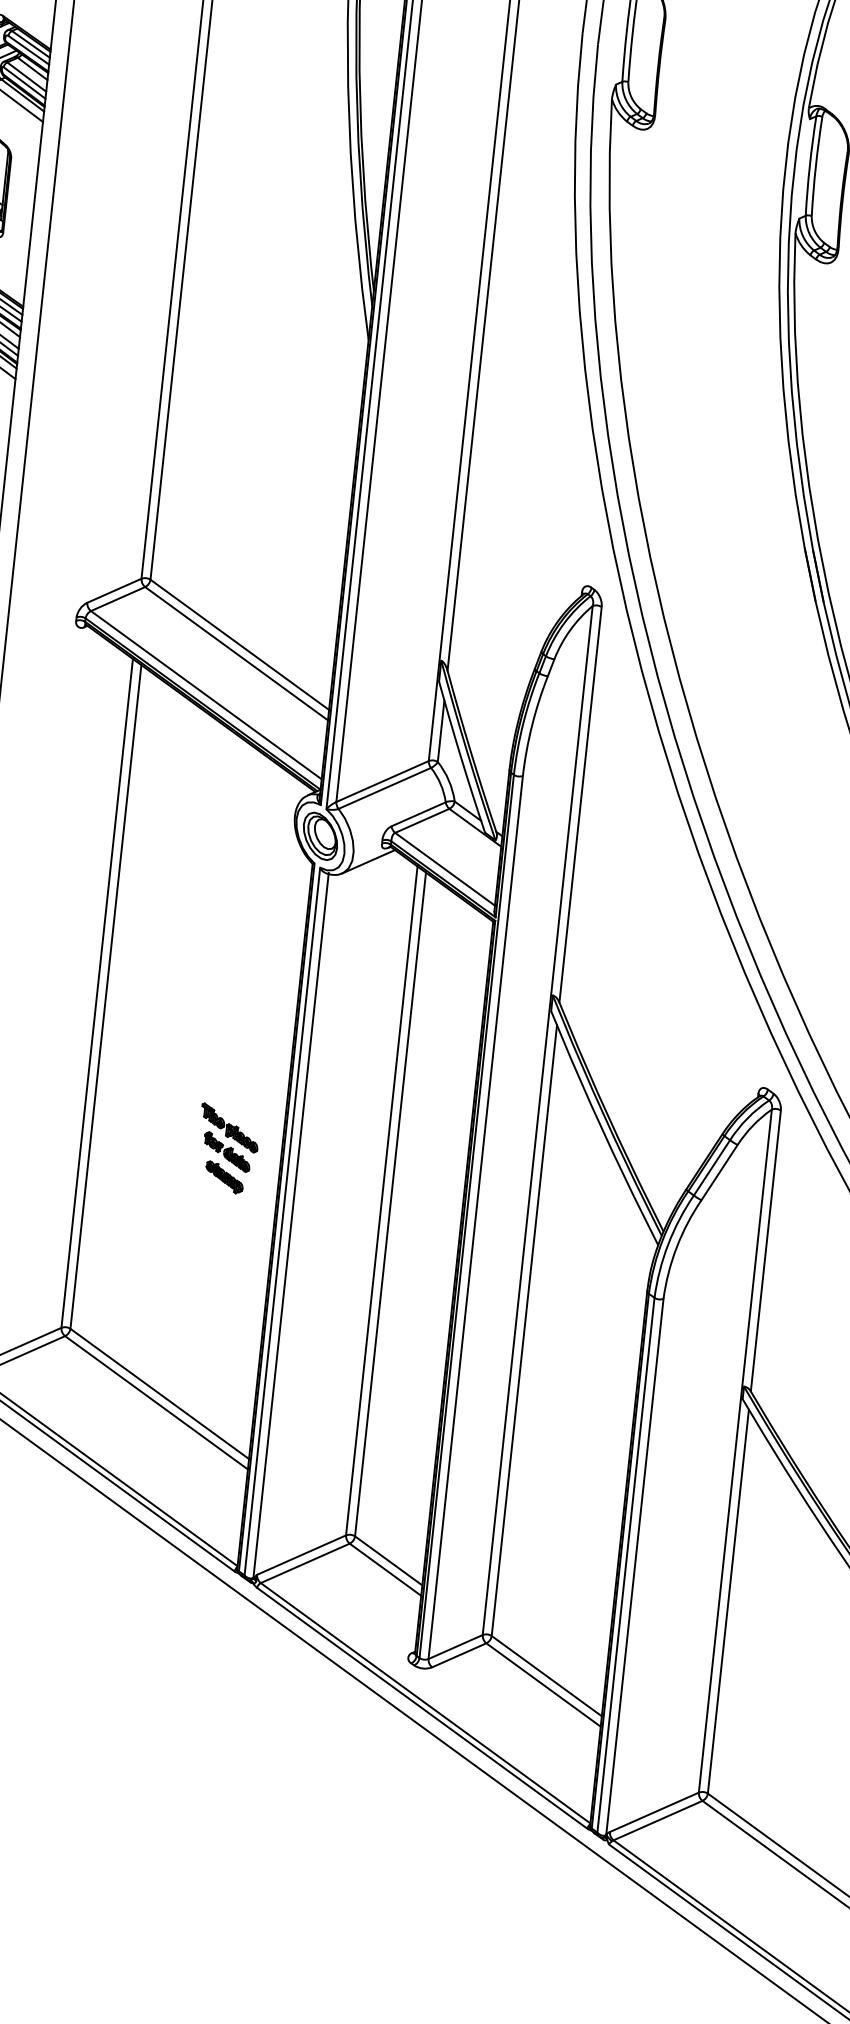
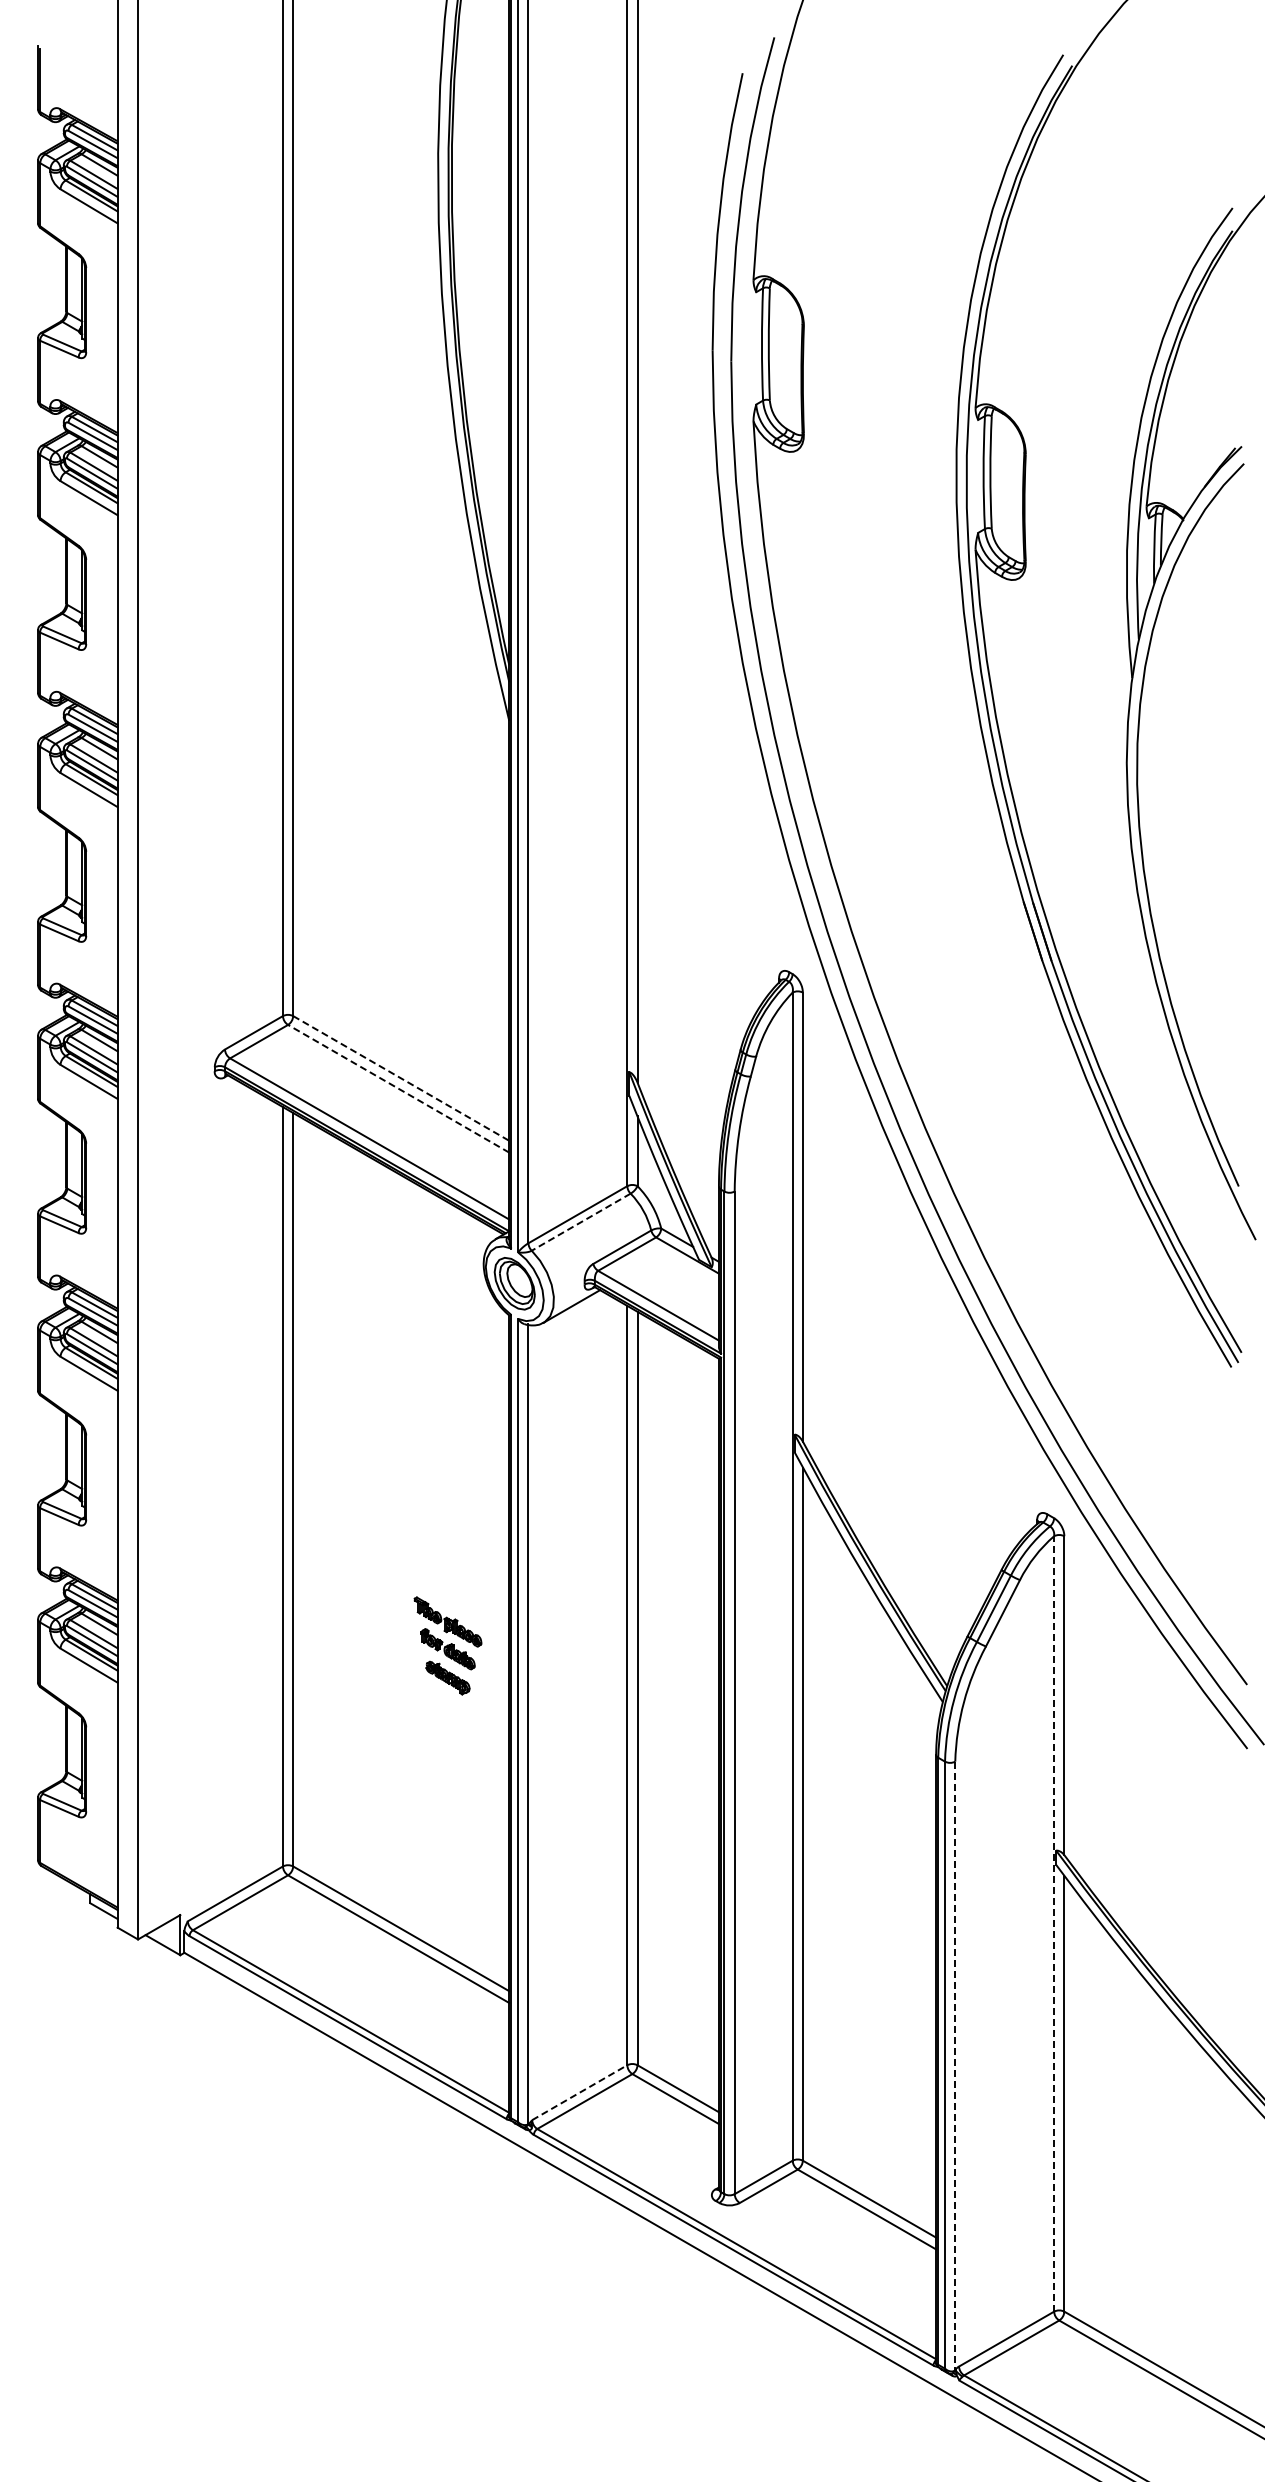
line: (240, 644) -> (401, 1078), solid -> dashed
line: (236, 653) -> (398, 1088), solid -> dashed
line: (384, 788) -> (580, 1222), solid -> dashed
line: (735, 1450) -> (1054, 1923), solid -> dashed
line: (301, 1554) -> (579, 2092), solid -> dashed
line: (635, 1567) -> (955, 2066), solid -> dashed

